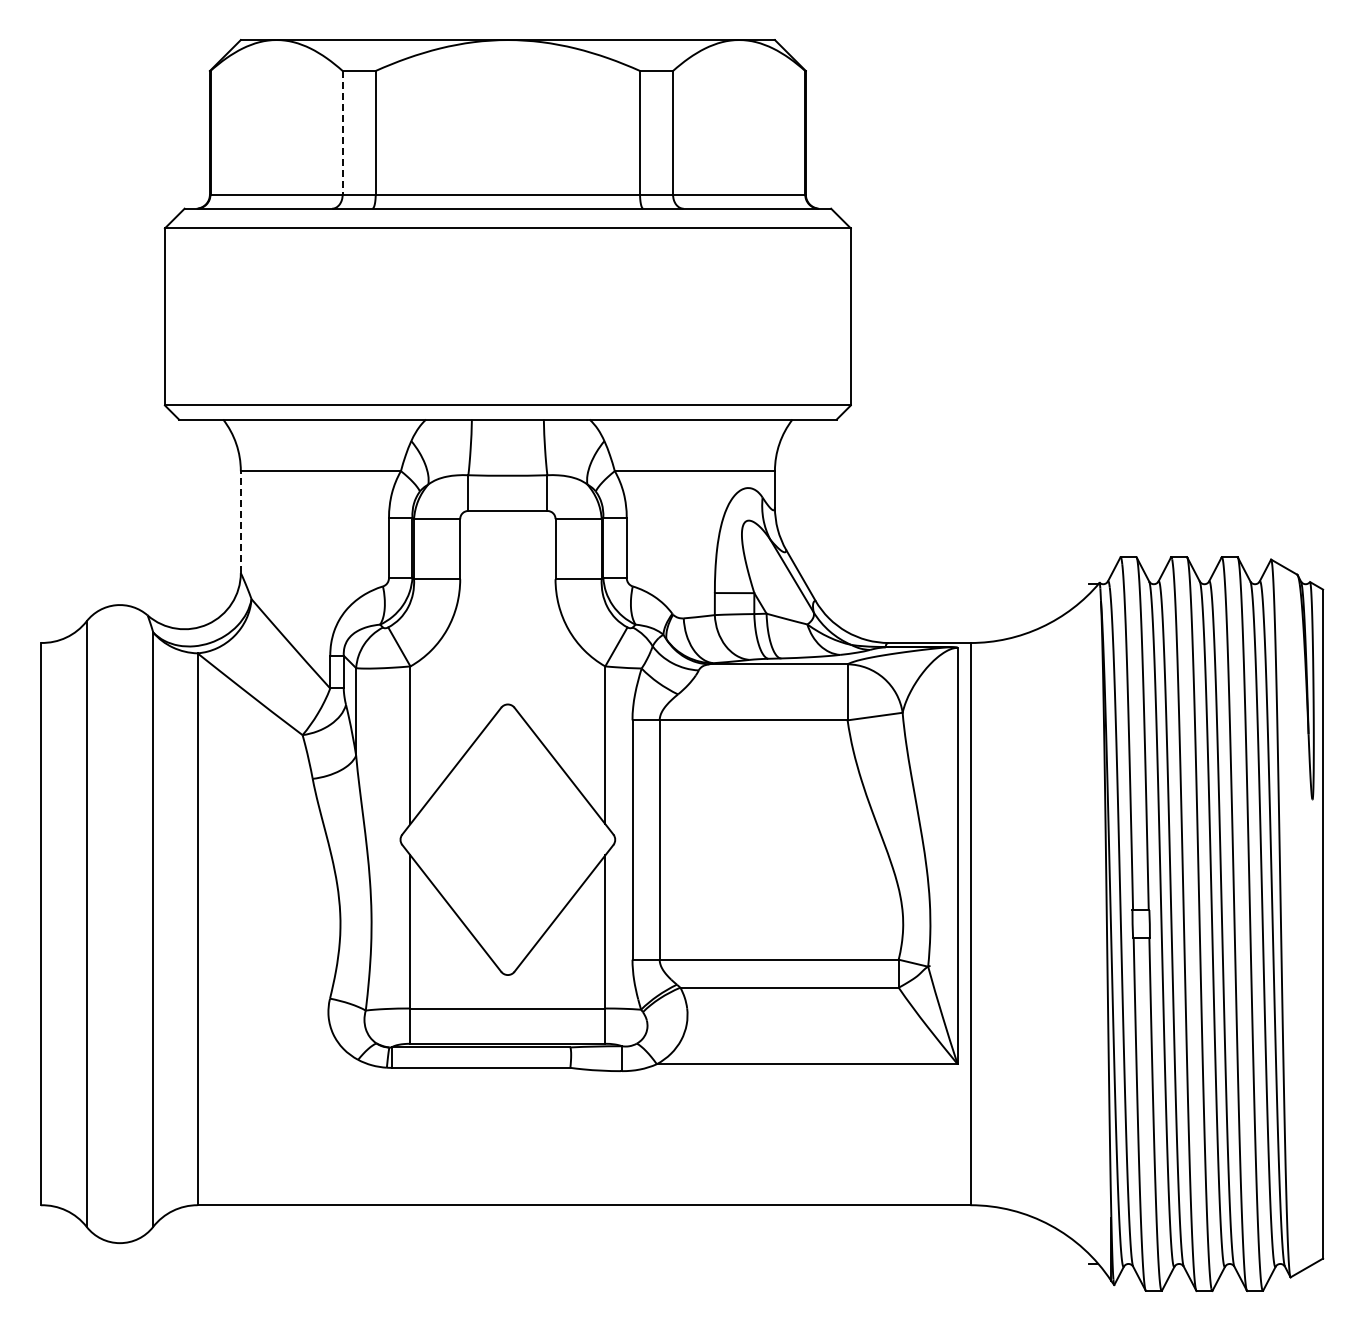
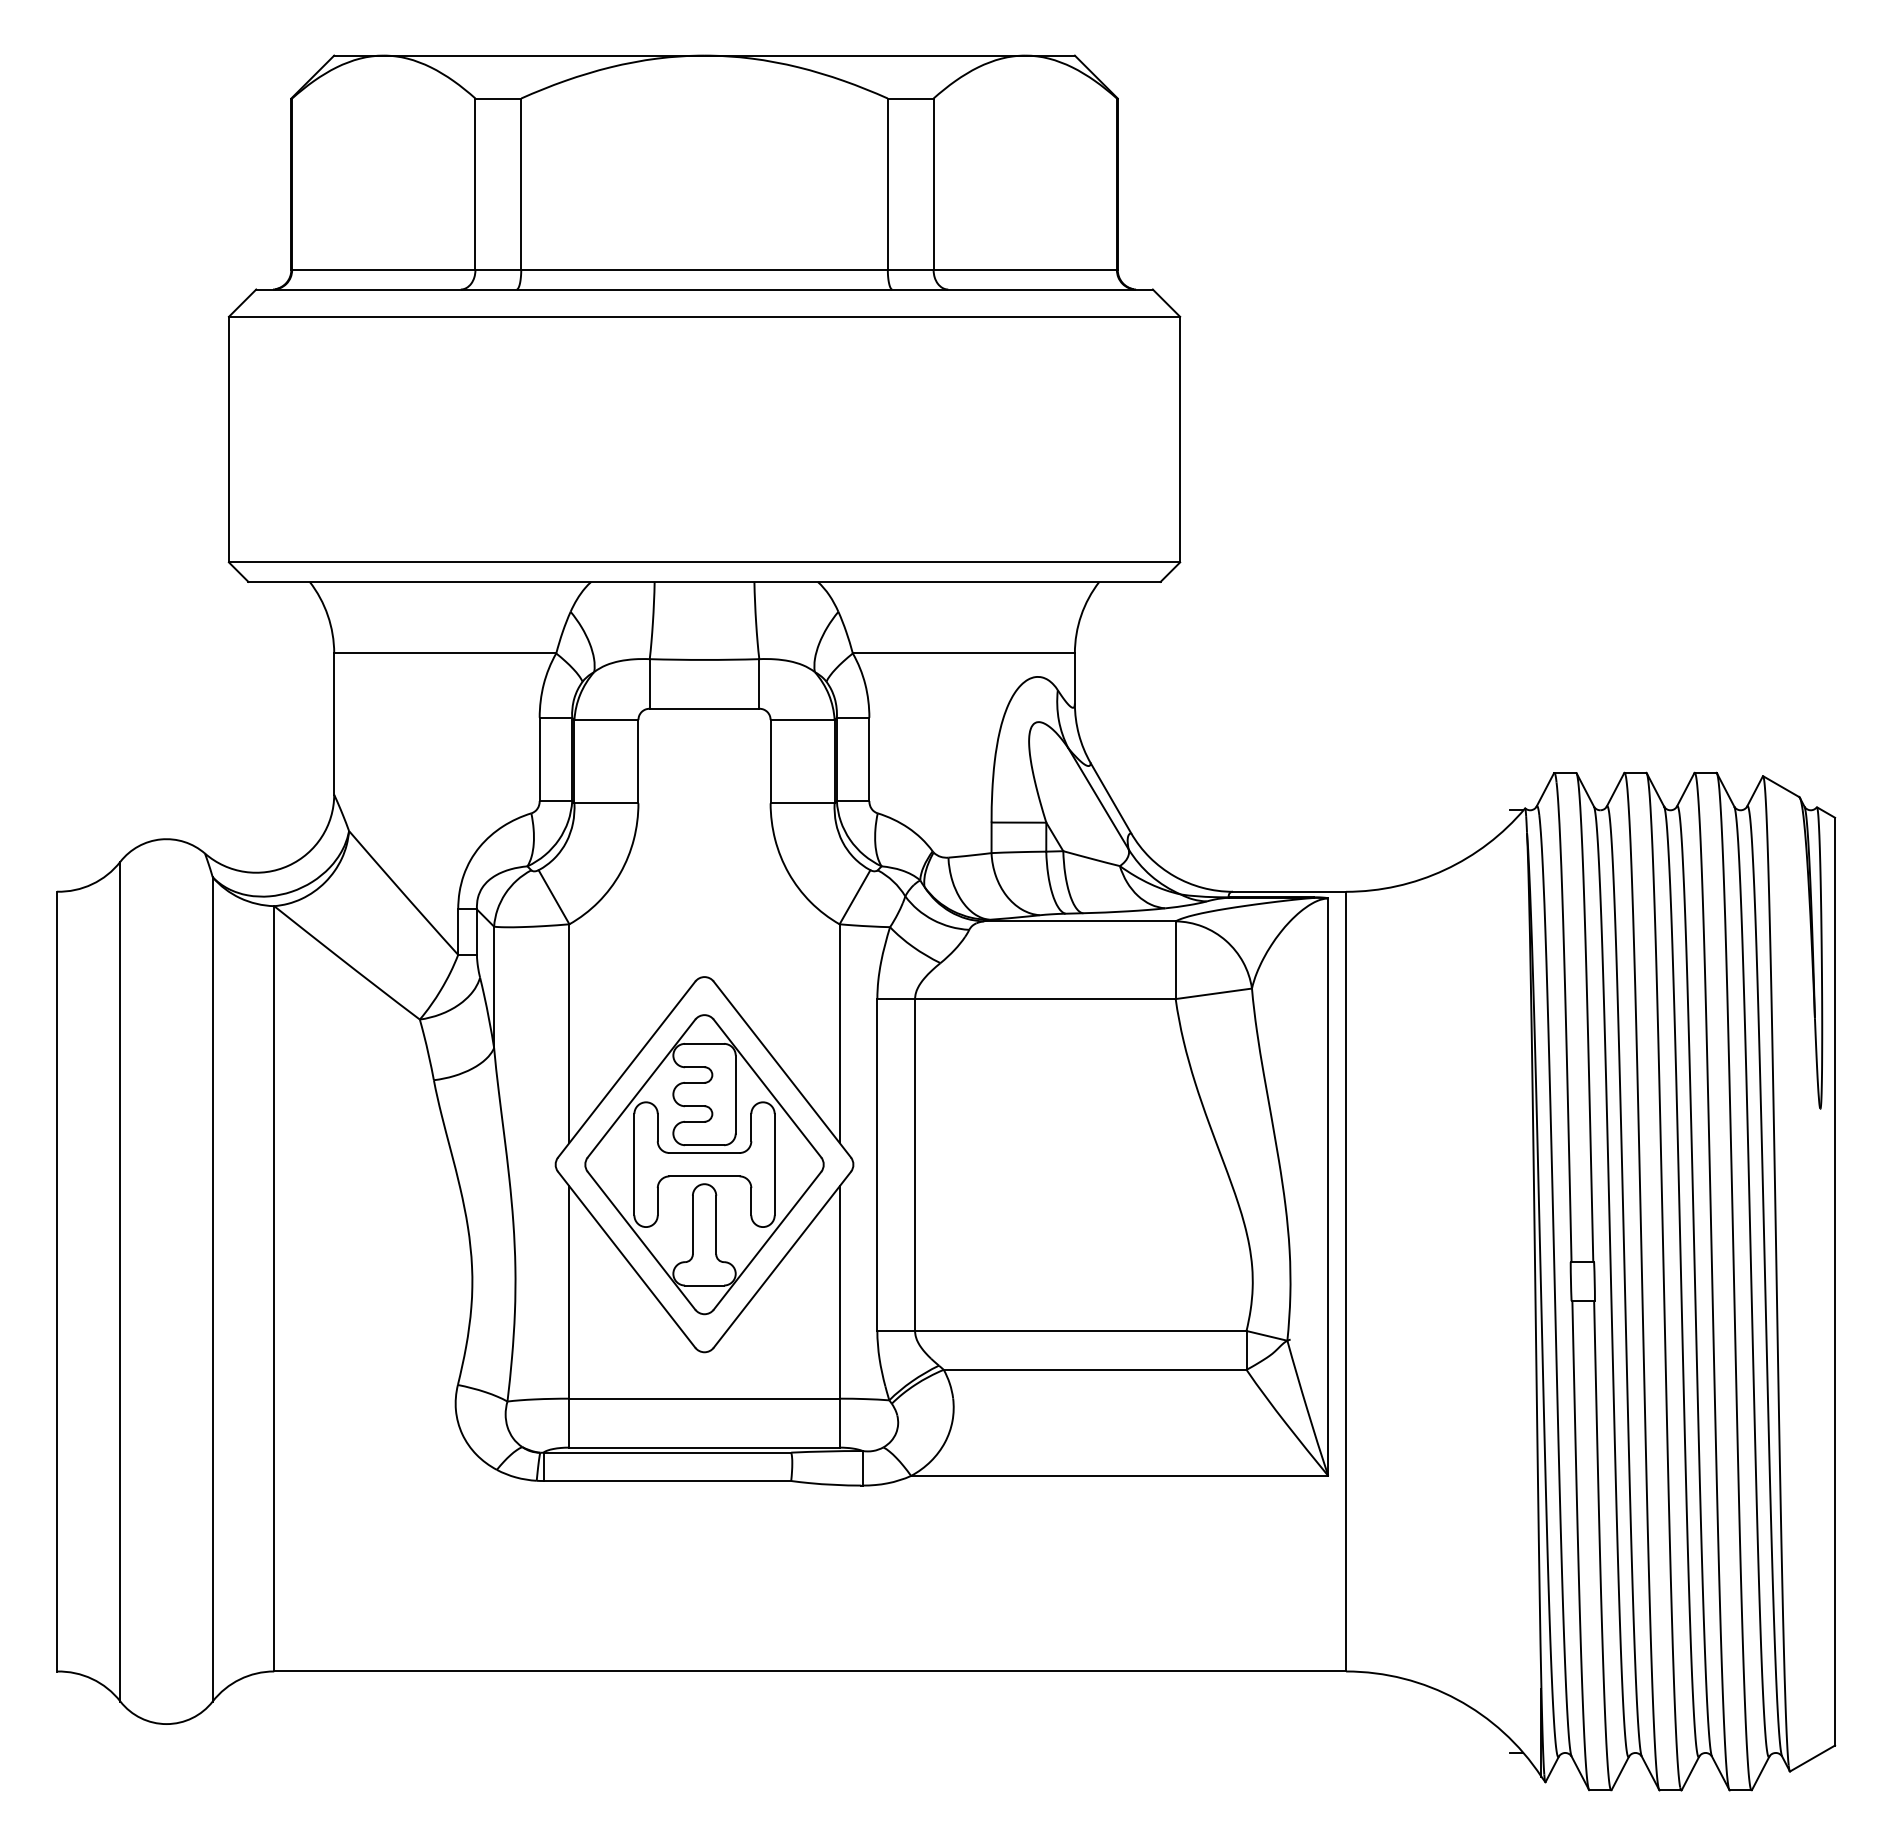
line: (342, 132) -> (475, 183), dashed -> solid
line: (240, 522) -> (333, 724), dashed -> solid
part: (507, 839) -> (704, 1164), added

